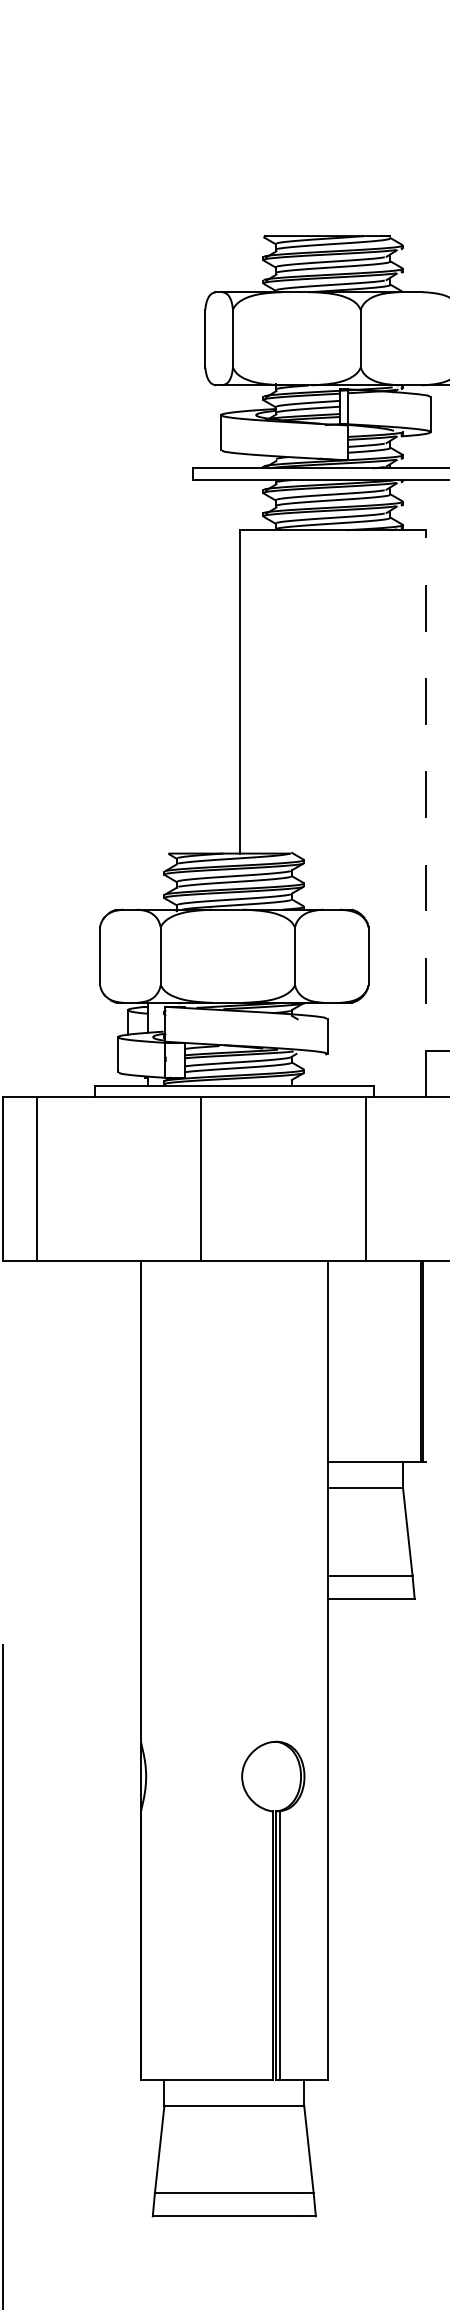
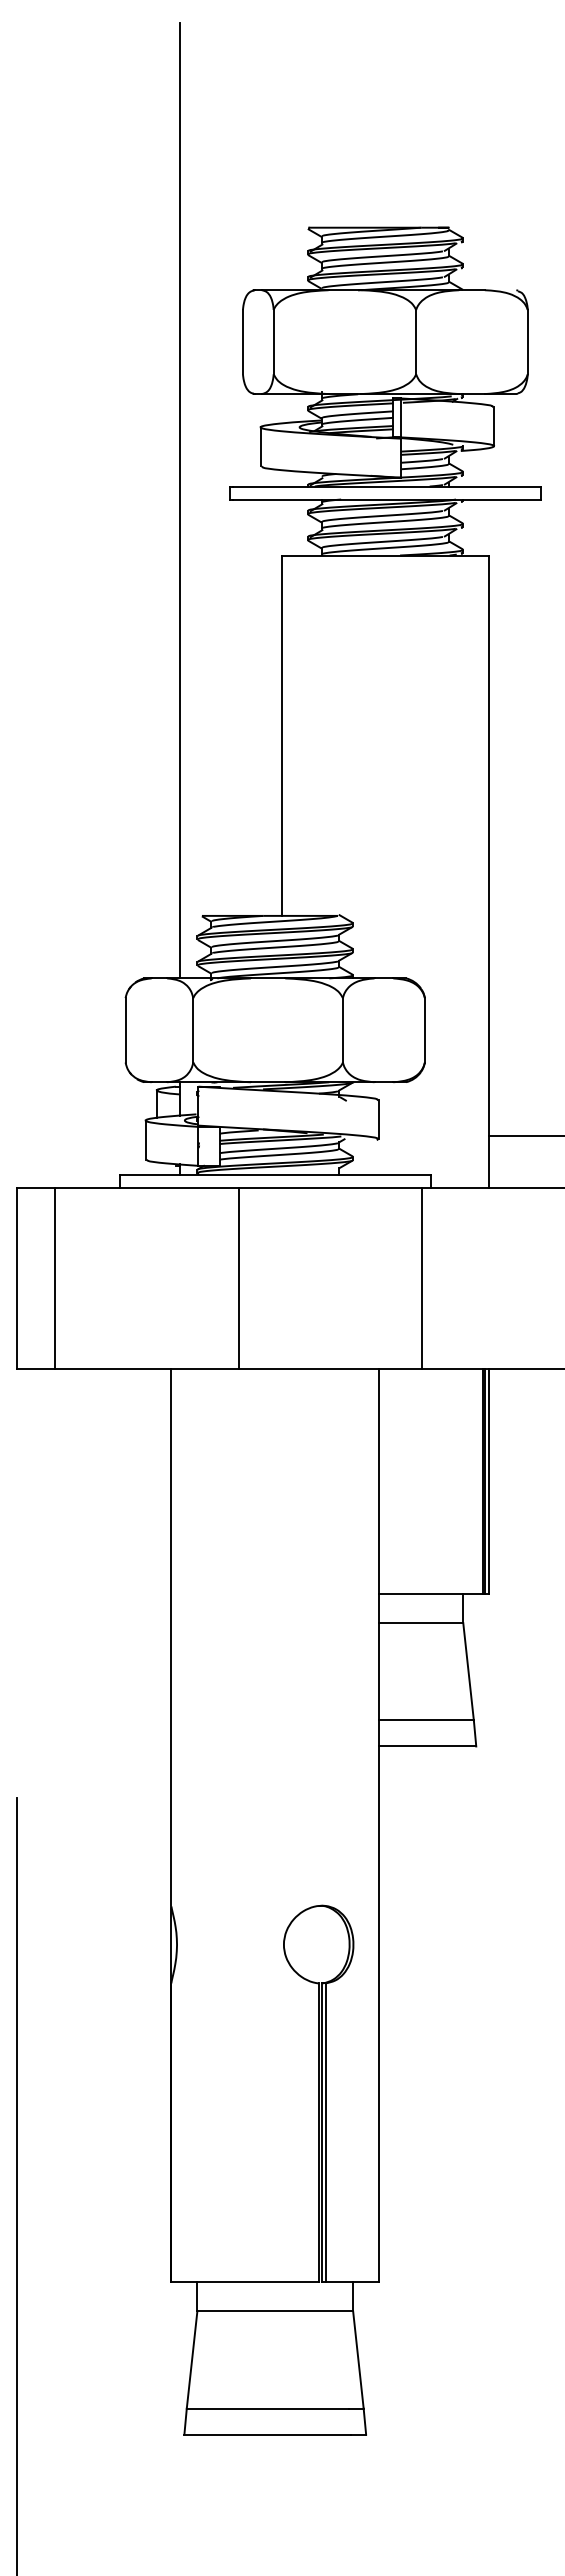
line: (148, 480) -> (179, 500), added
line: (426, 813) -> (489, 871), dashed -> solid
line: (426, 1361) -> (489, 1481), added

